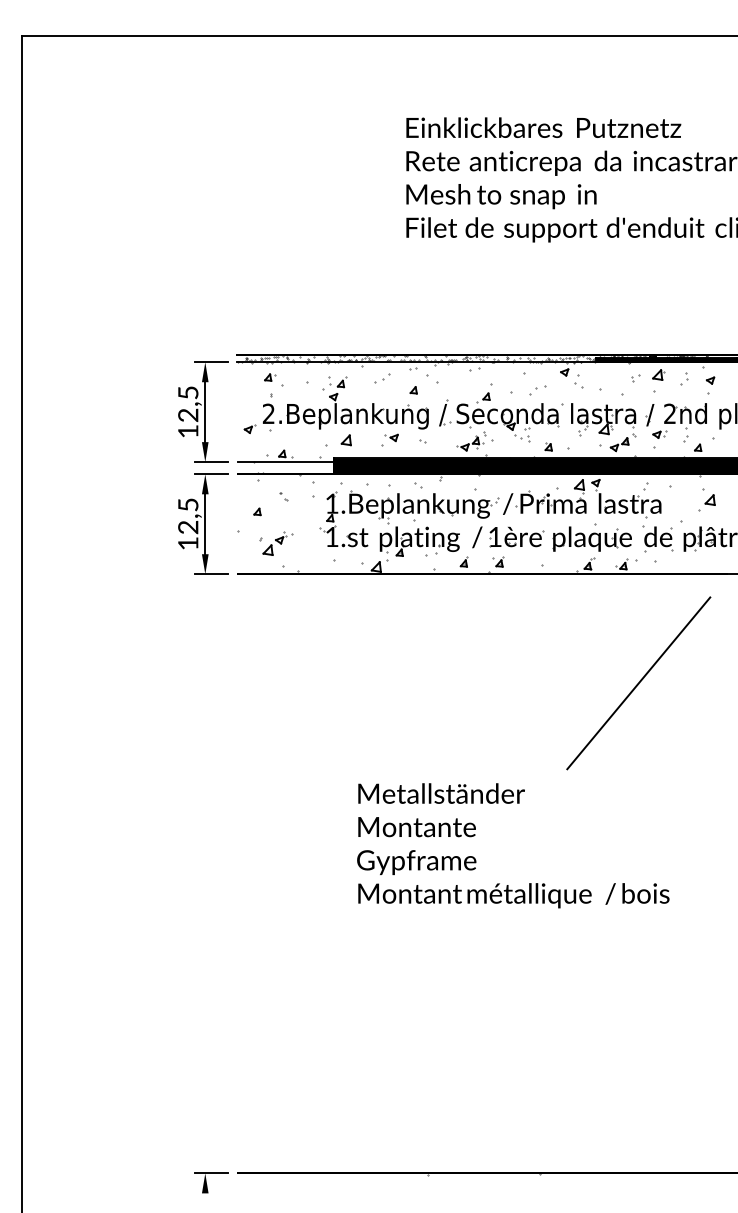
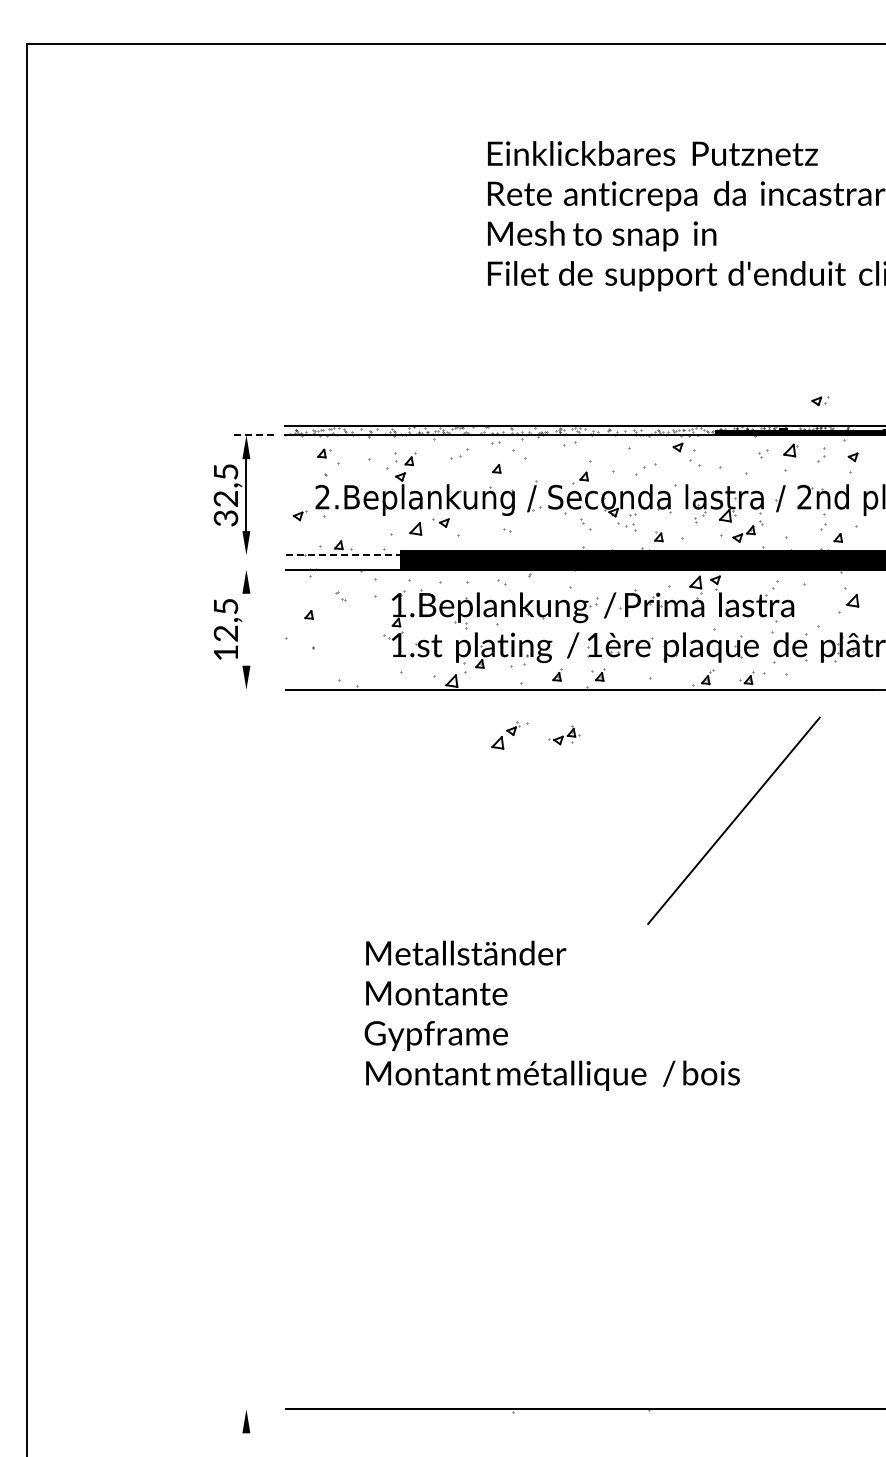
line: (212, 362) -> (254, 435), solid -> dashed
text: (187, 431) -> (225, 518), 12,5 -> 32,5
part: (660, 434) -> (820, 401), moved
part: (391, 437) -> (440, 522), moved
part: (470, 443) -> (564, 735), moved
line: (211, 462) -> (253, 555), removed
line: (286, 462) -> (343, 555), solid -> dashed
line: (211, 474) -> (253, 569), removed
line: (205, 524) -> (246, 629), removed
part: (277, 544) -> (509, 735), moved
line: (211, 574) -> (253, 689), removed
line: (638, 683) -> (733, 820), moved
text: (512, 845) -> (551, 1015), moved
line: (211, 1173) -> (253, 1409), removed

